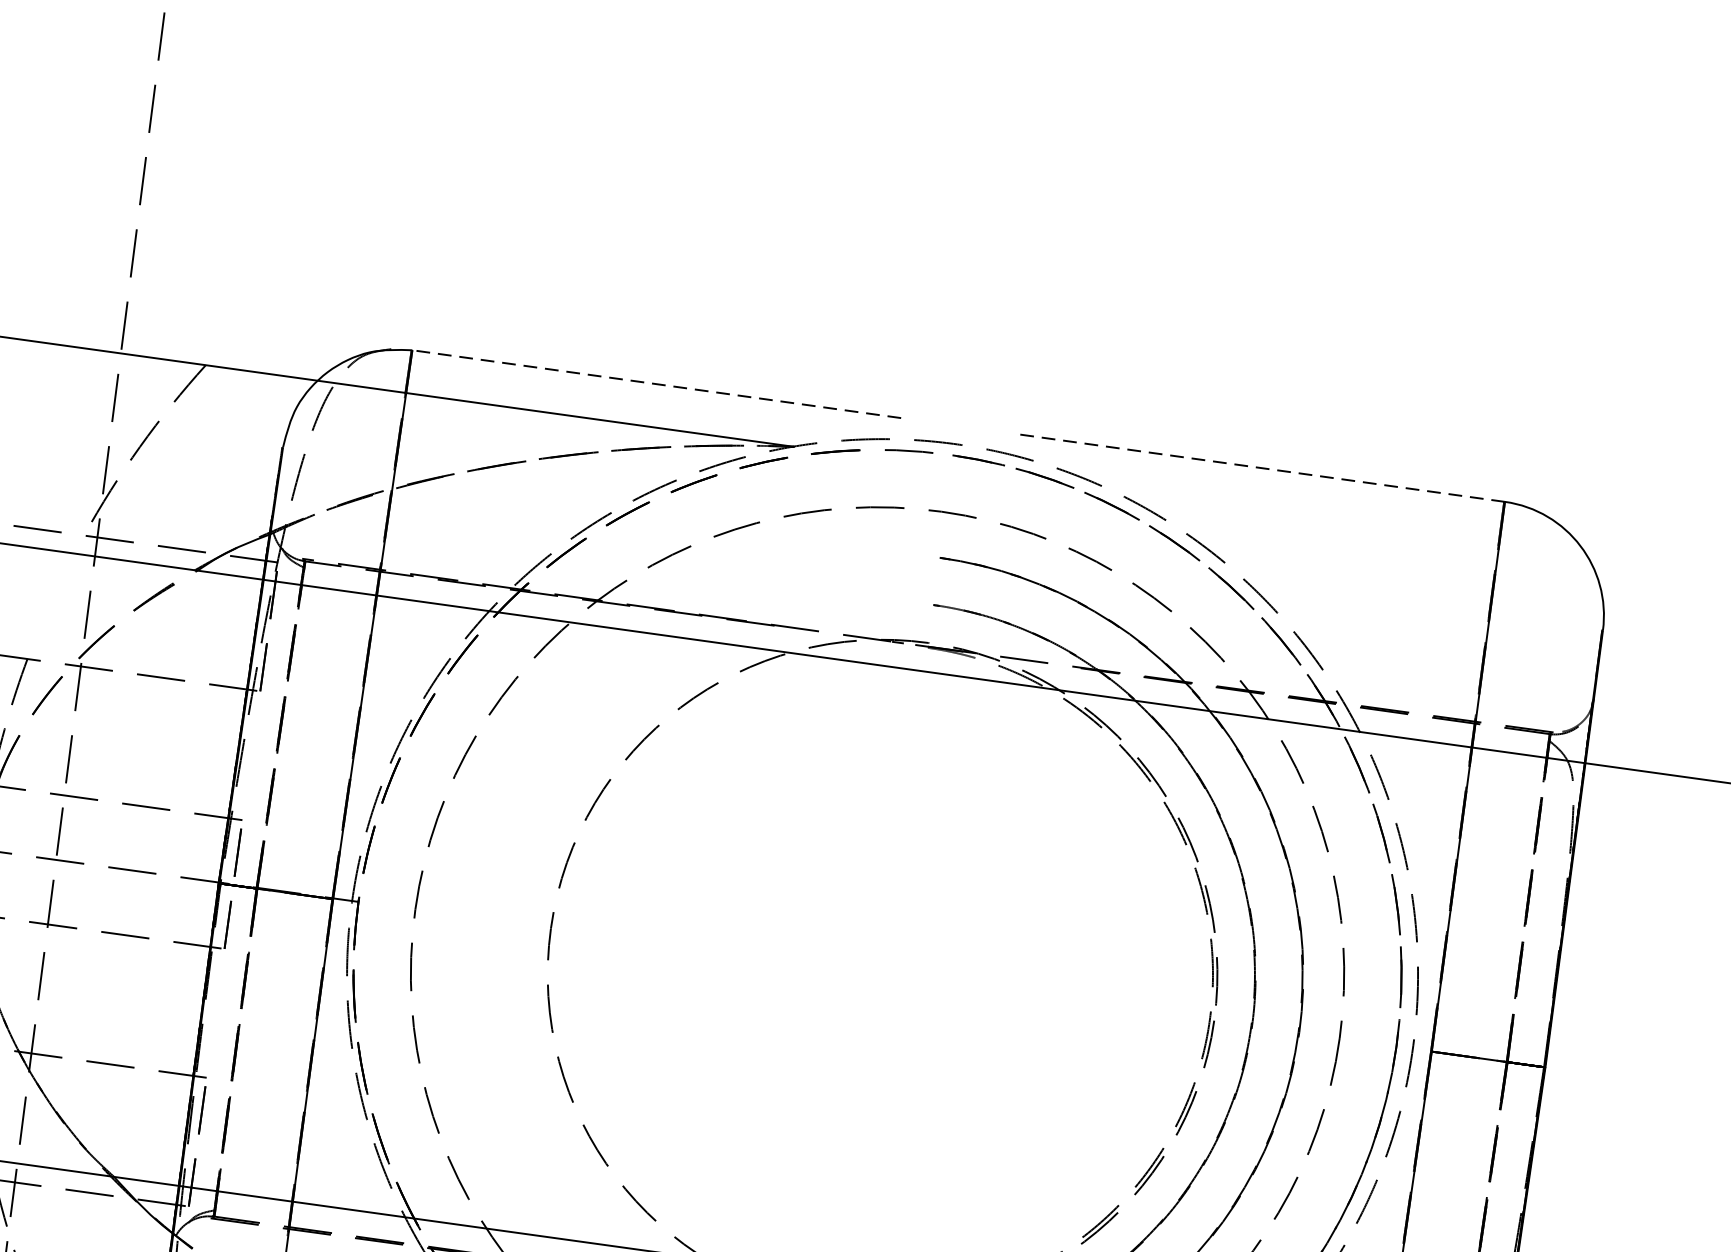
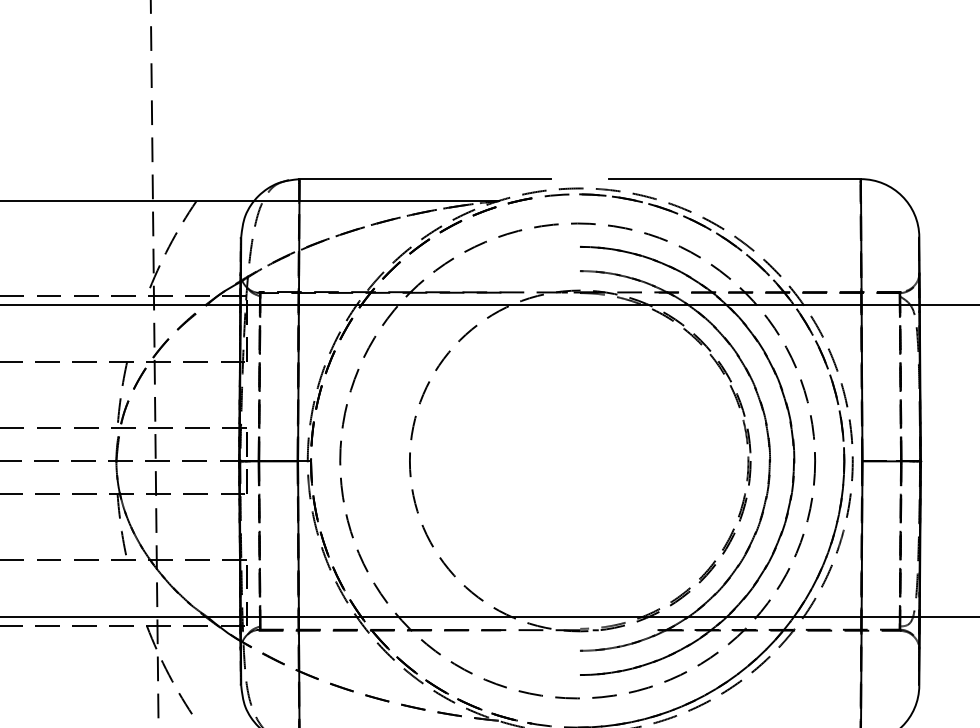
line: (655, 384) -> (424, 179), dashed -> solid
line: (1260, 468) -> (735, 179), dashed -> solid

